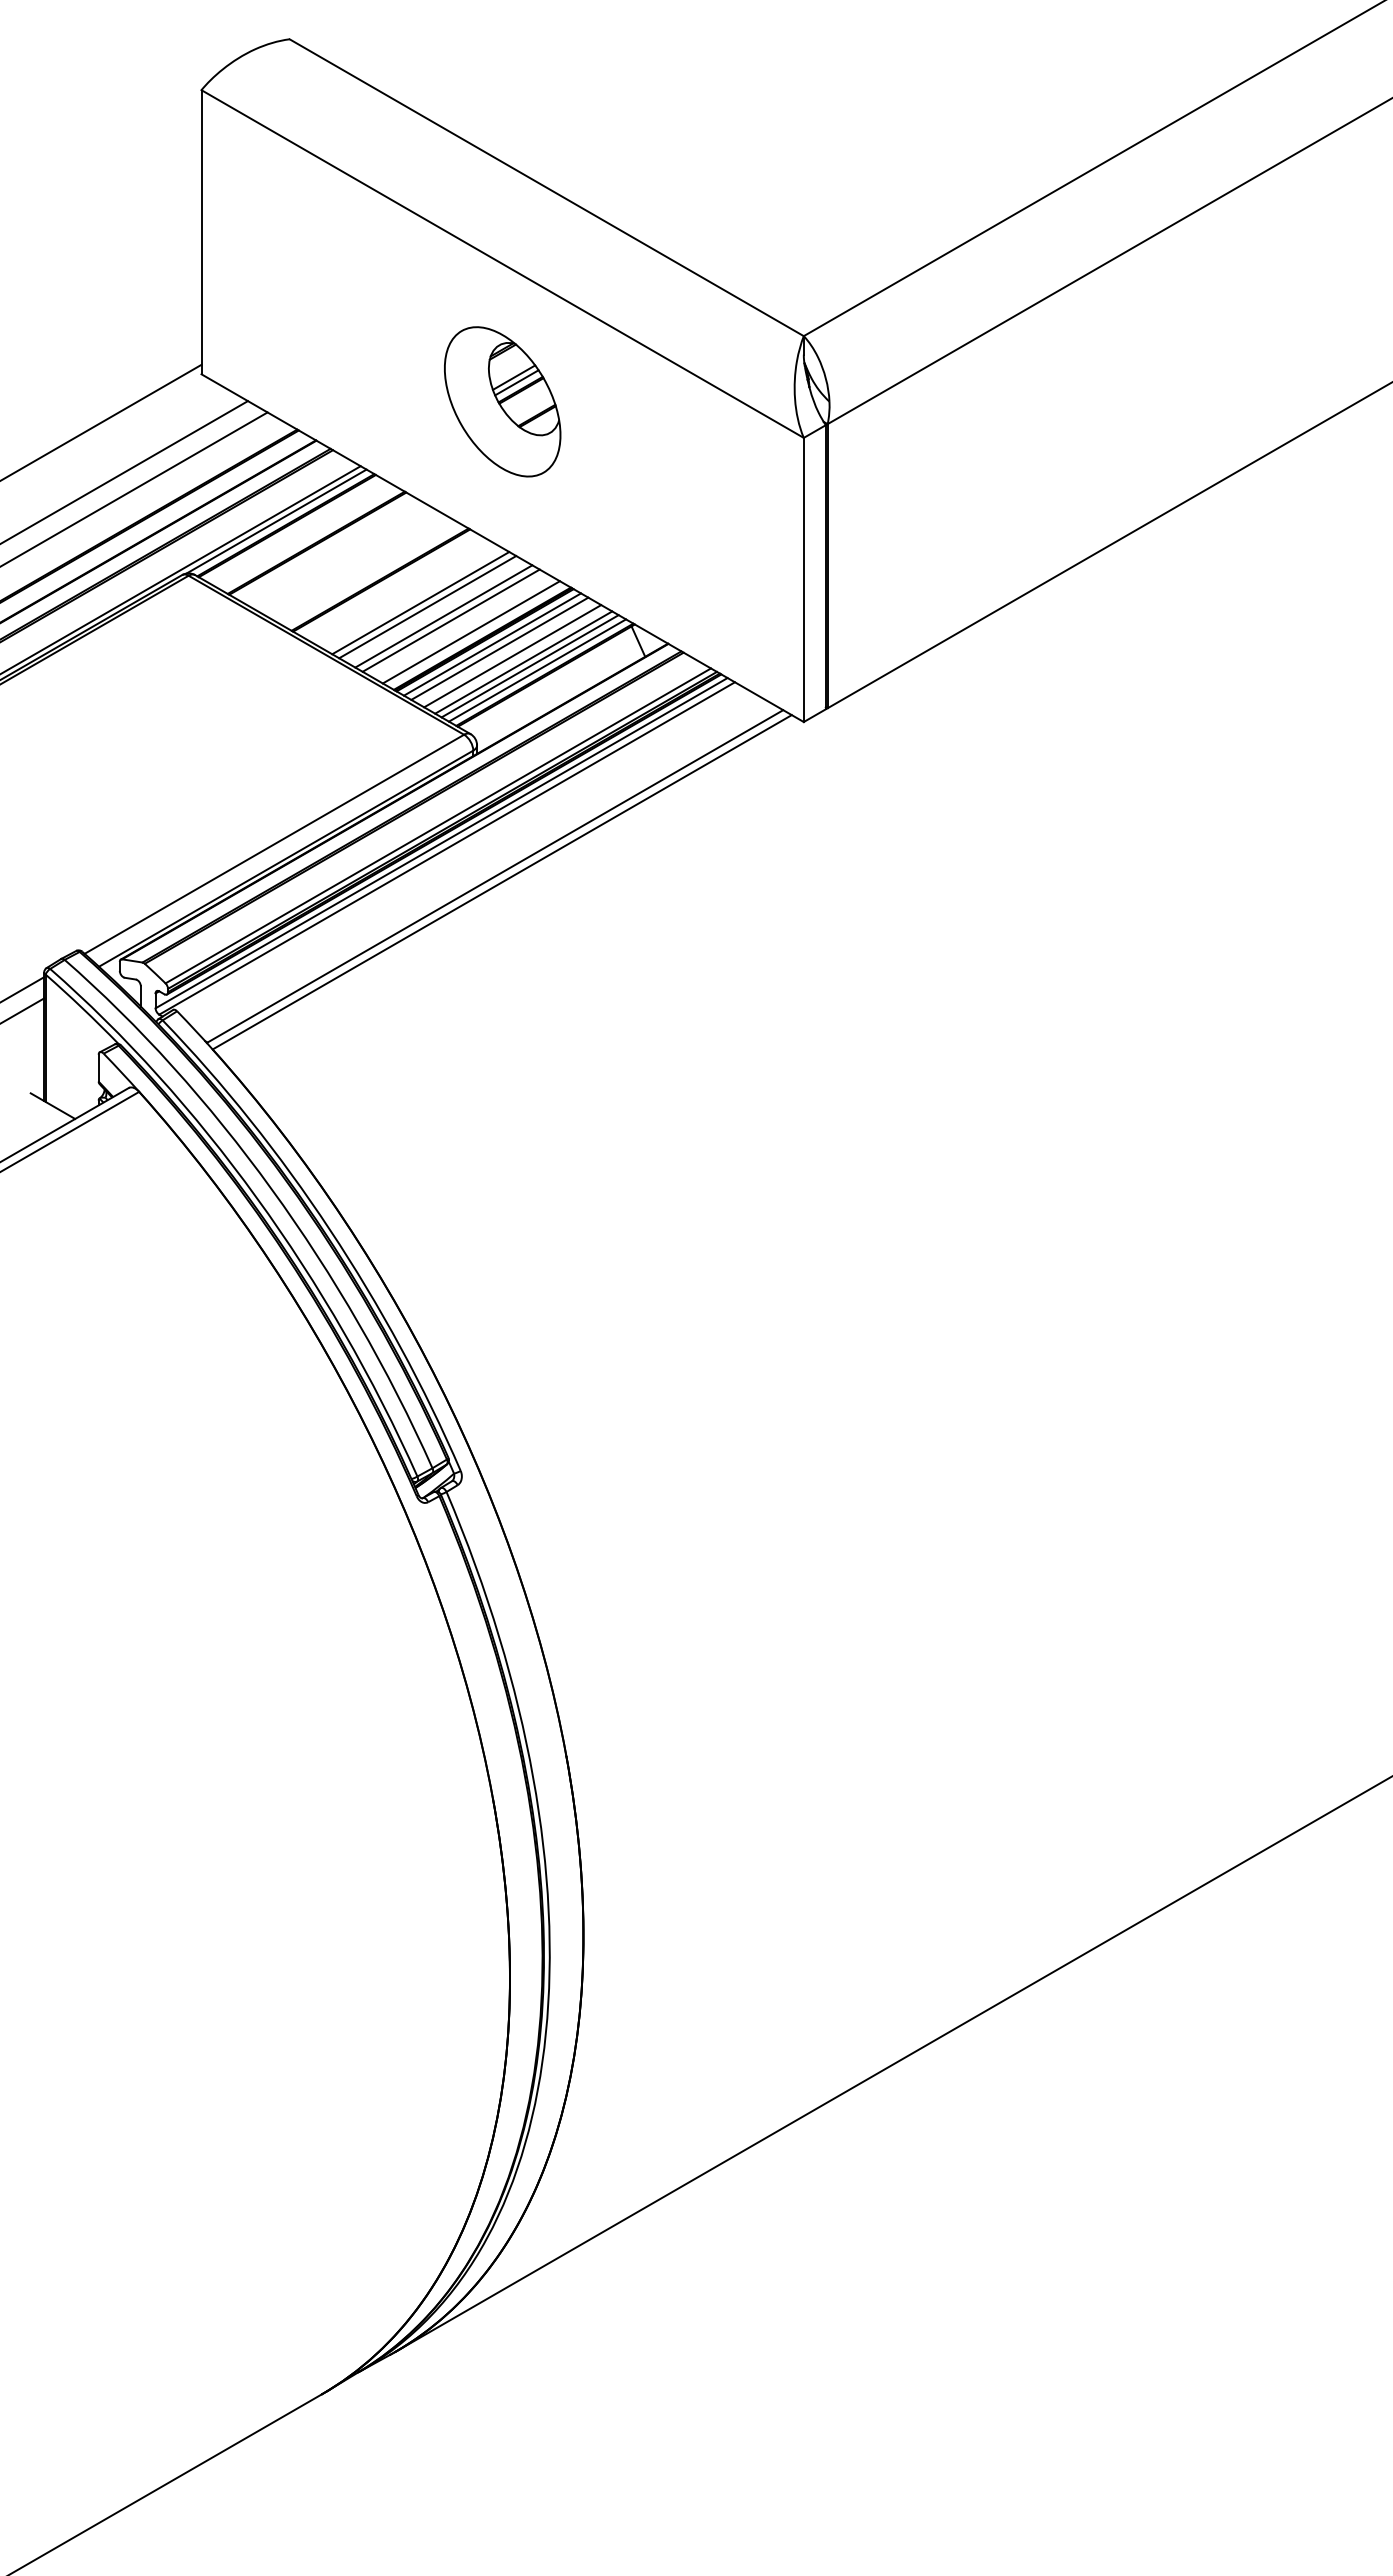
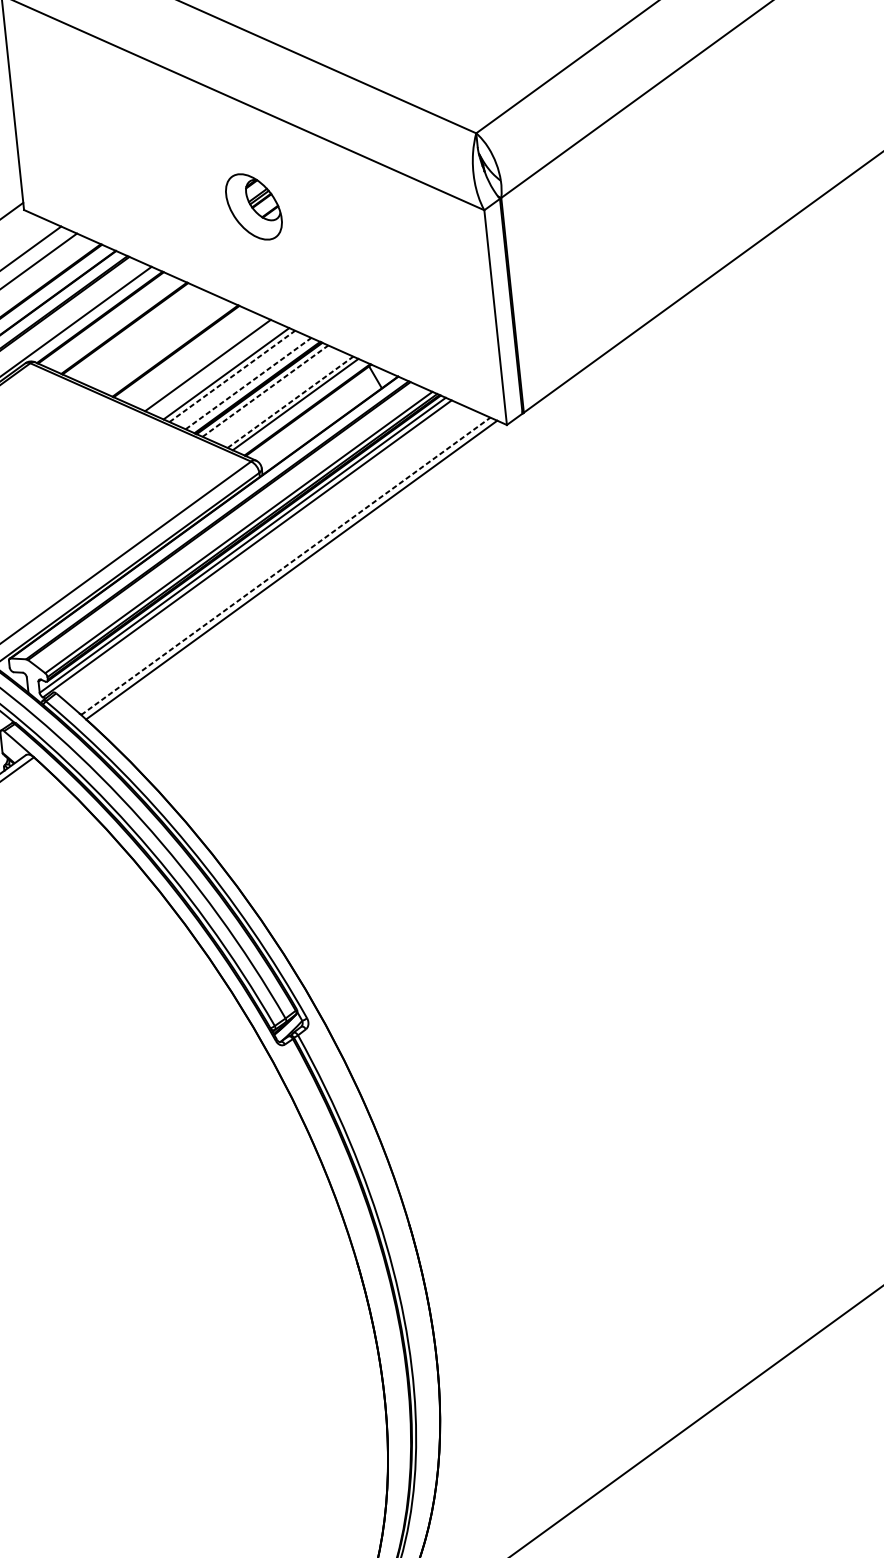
part: (502, 401) -> (253, 206), size x0.6
line: (276, 521) -> (92, 315), removed
line: (427, 607) -> (213, 368), removed
line: (451, 620) -> (232, 376), solid -> dashed
line: (471, 632) -> (248, 383), solid -> dashed
line: (492, 644) -> (265, 391), solid -> dashed
line: (499, 648) -> (271, 393), removed
line: (512, 656) -> (281, 398), removed
line: (524, 662) -> (291, 402), solid -> dashed
line: (537, 670) -> (301, 407), removed
line: (495, 876) -> (286, 566), solid -> dashed

